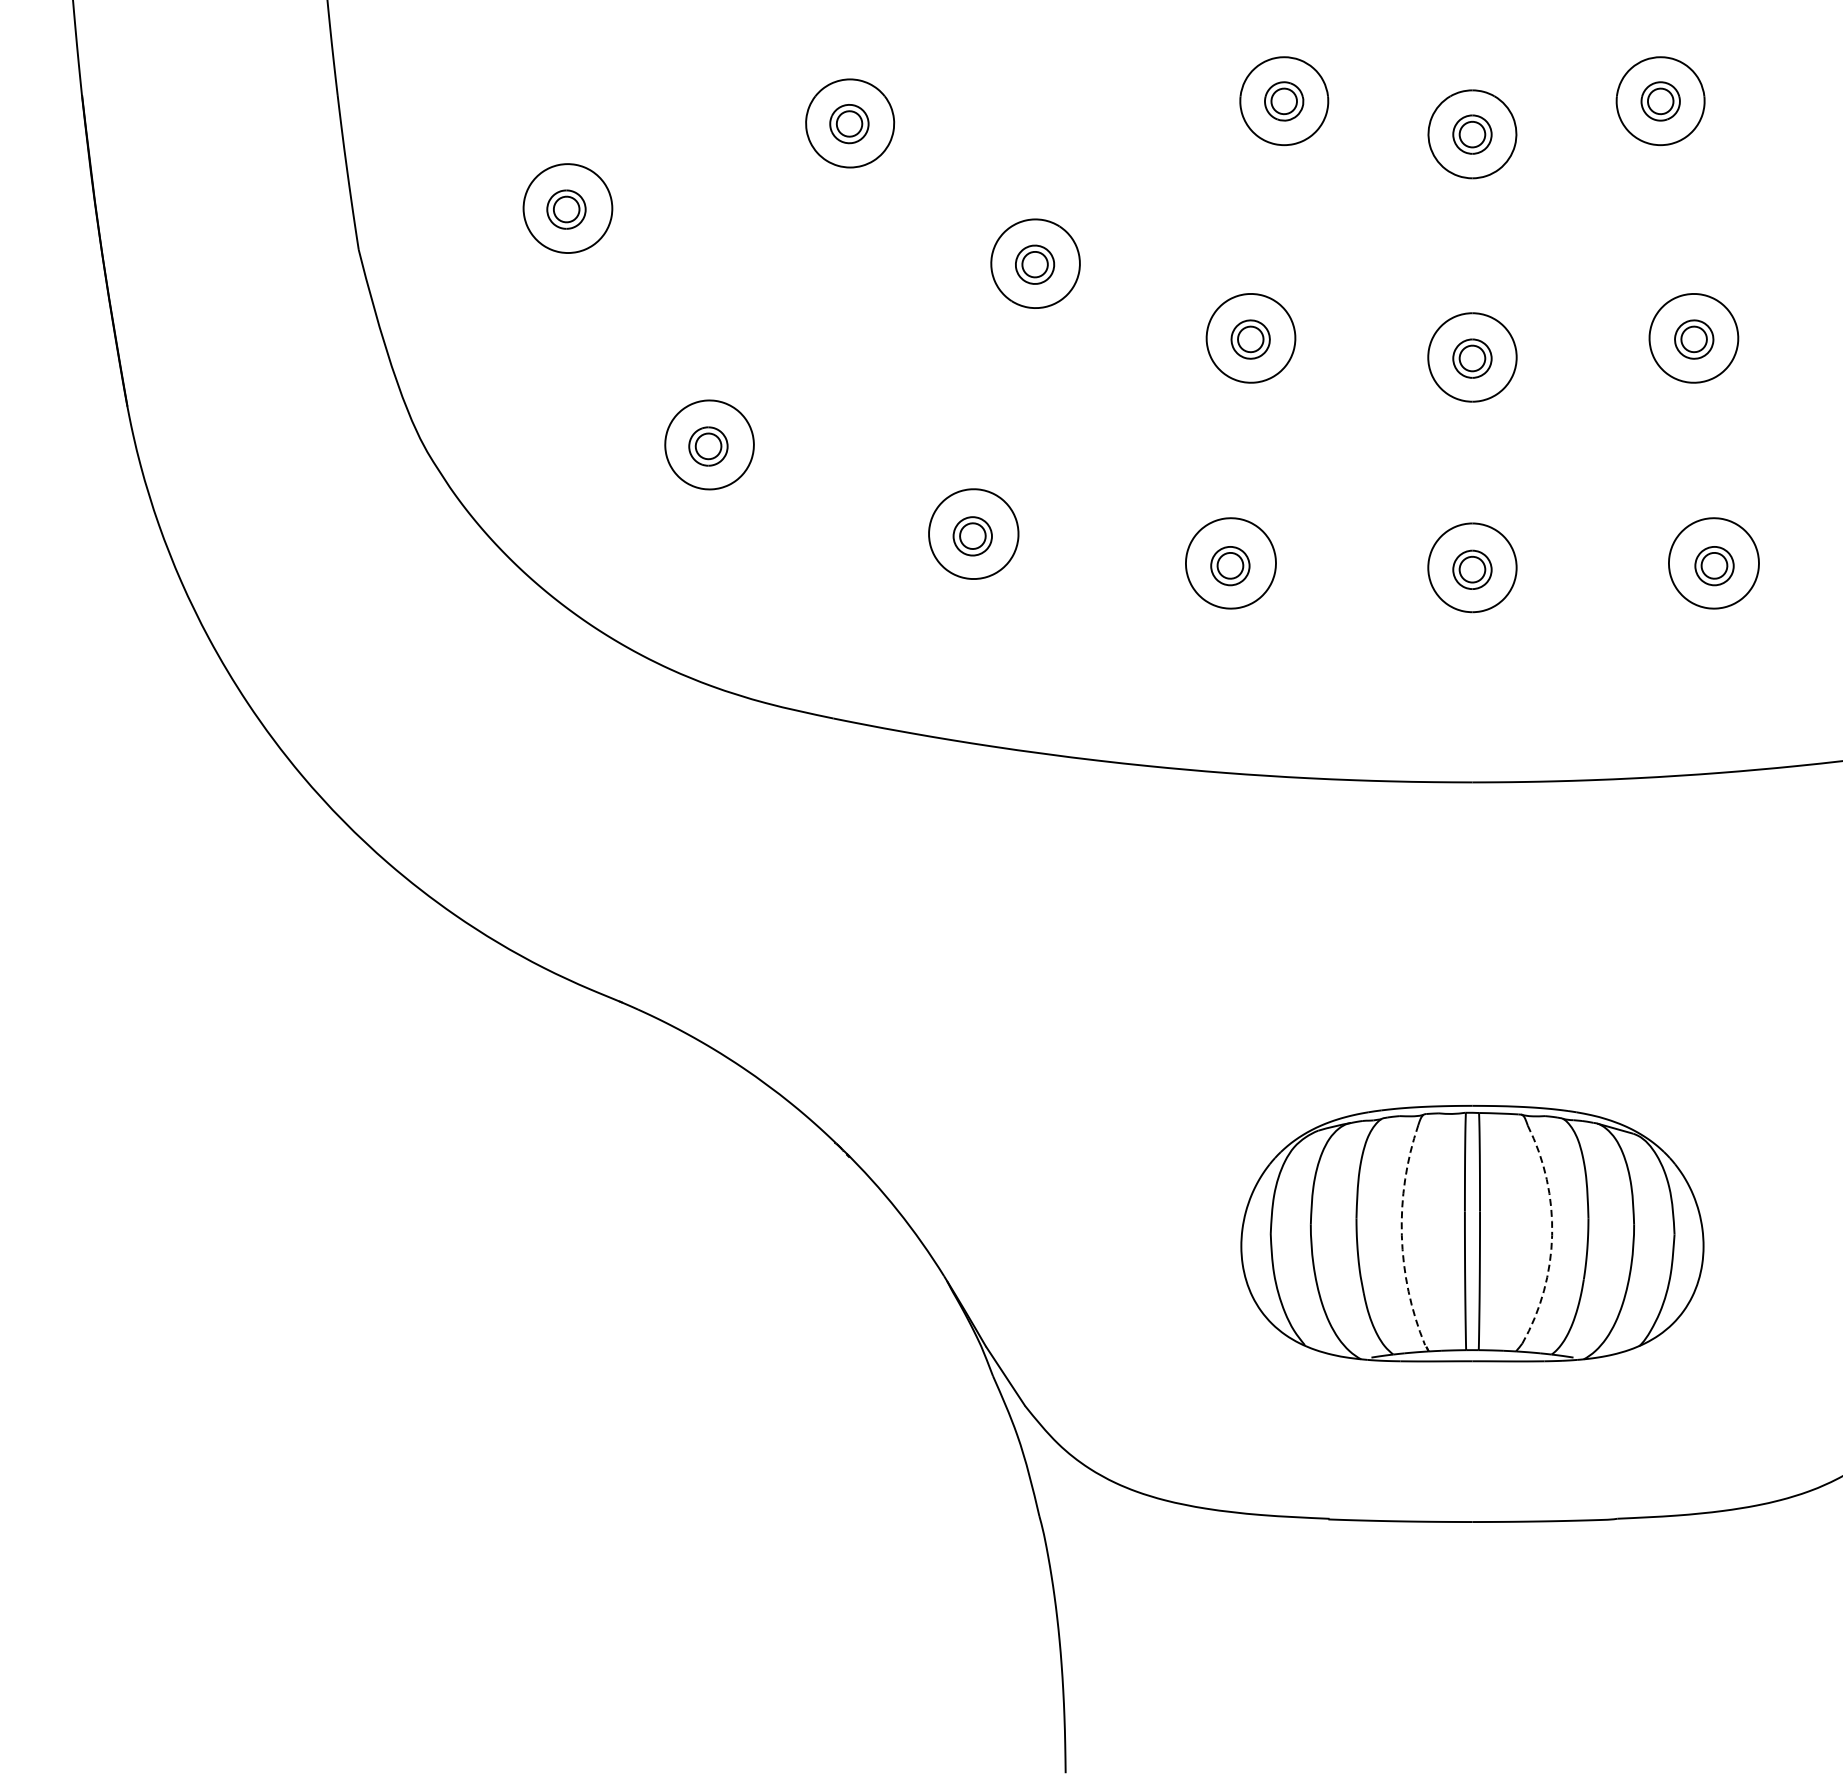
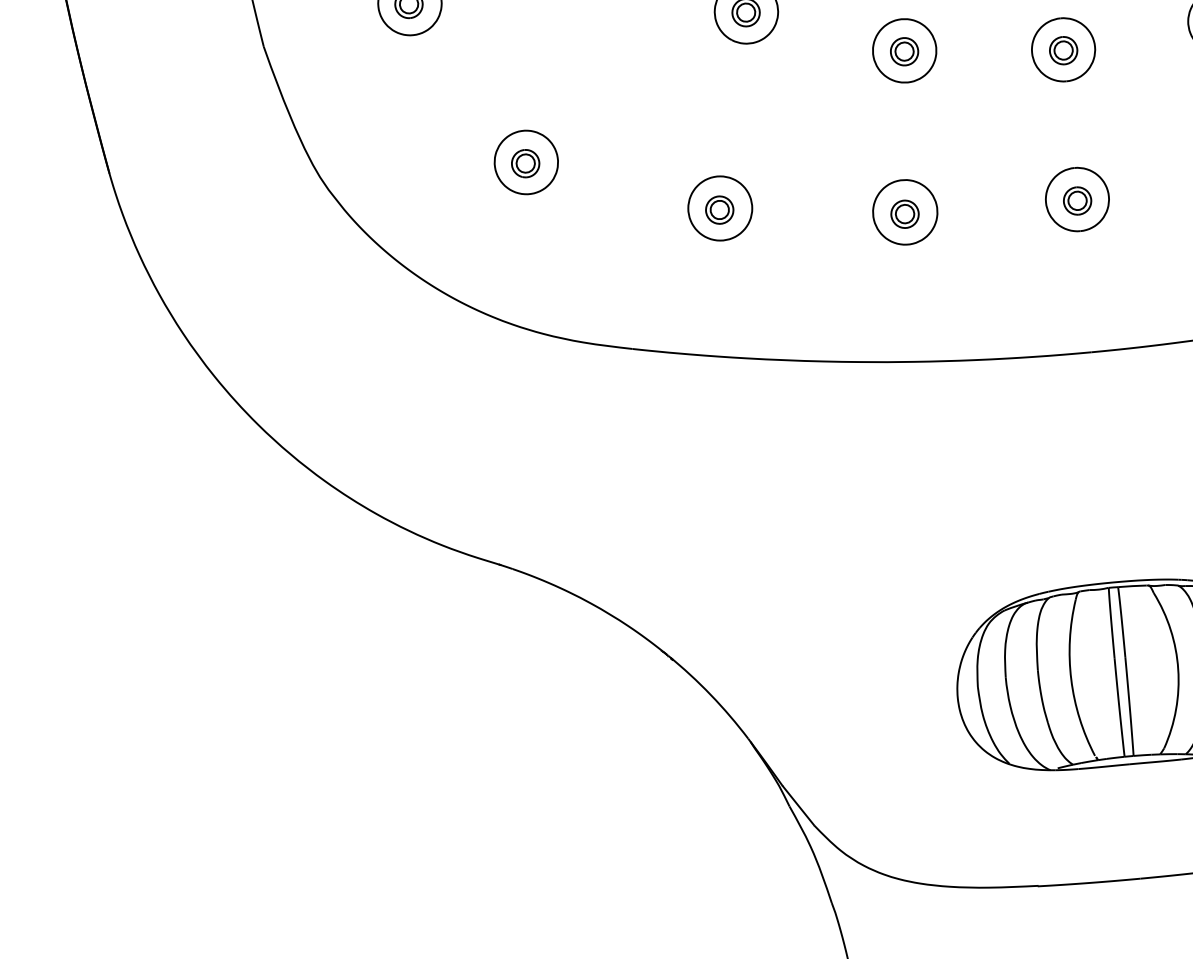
arc: (1401, 1235) -> (1071, 679), dashed -> solid
arc: (1552, 1235) -> (1178, 669), dashed -> solid

